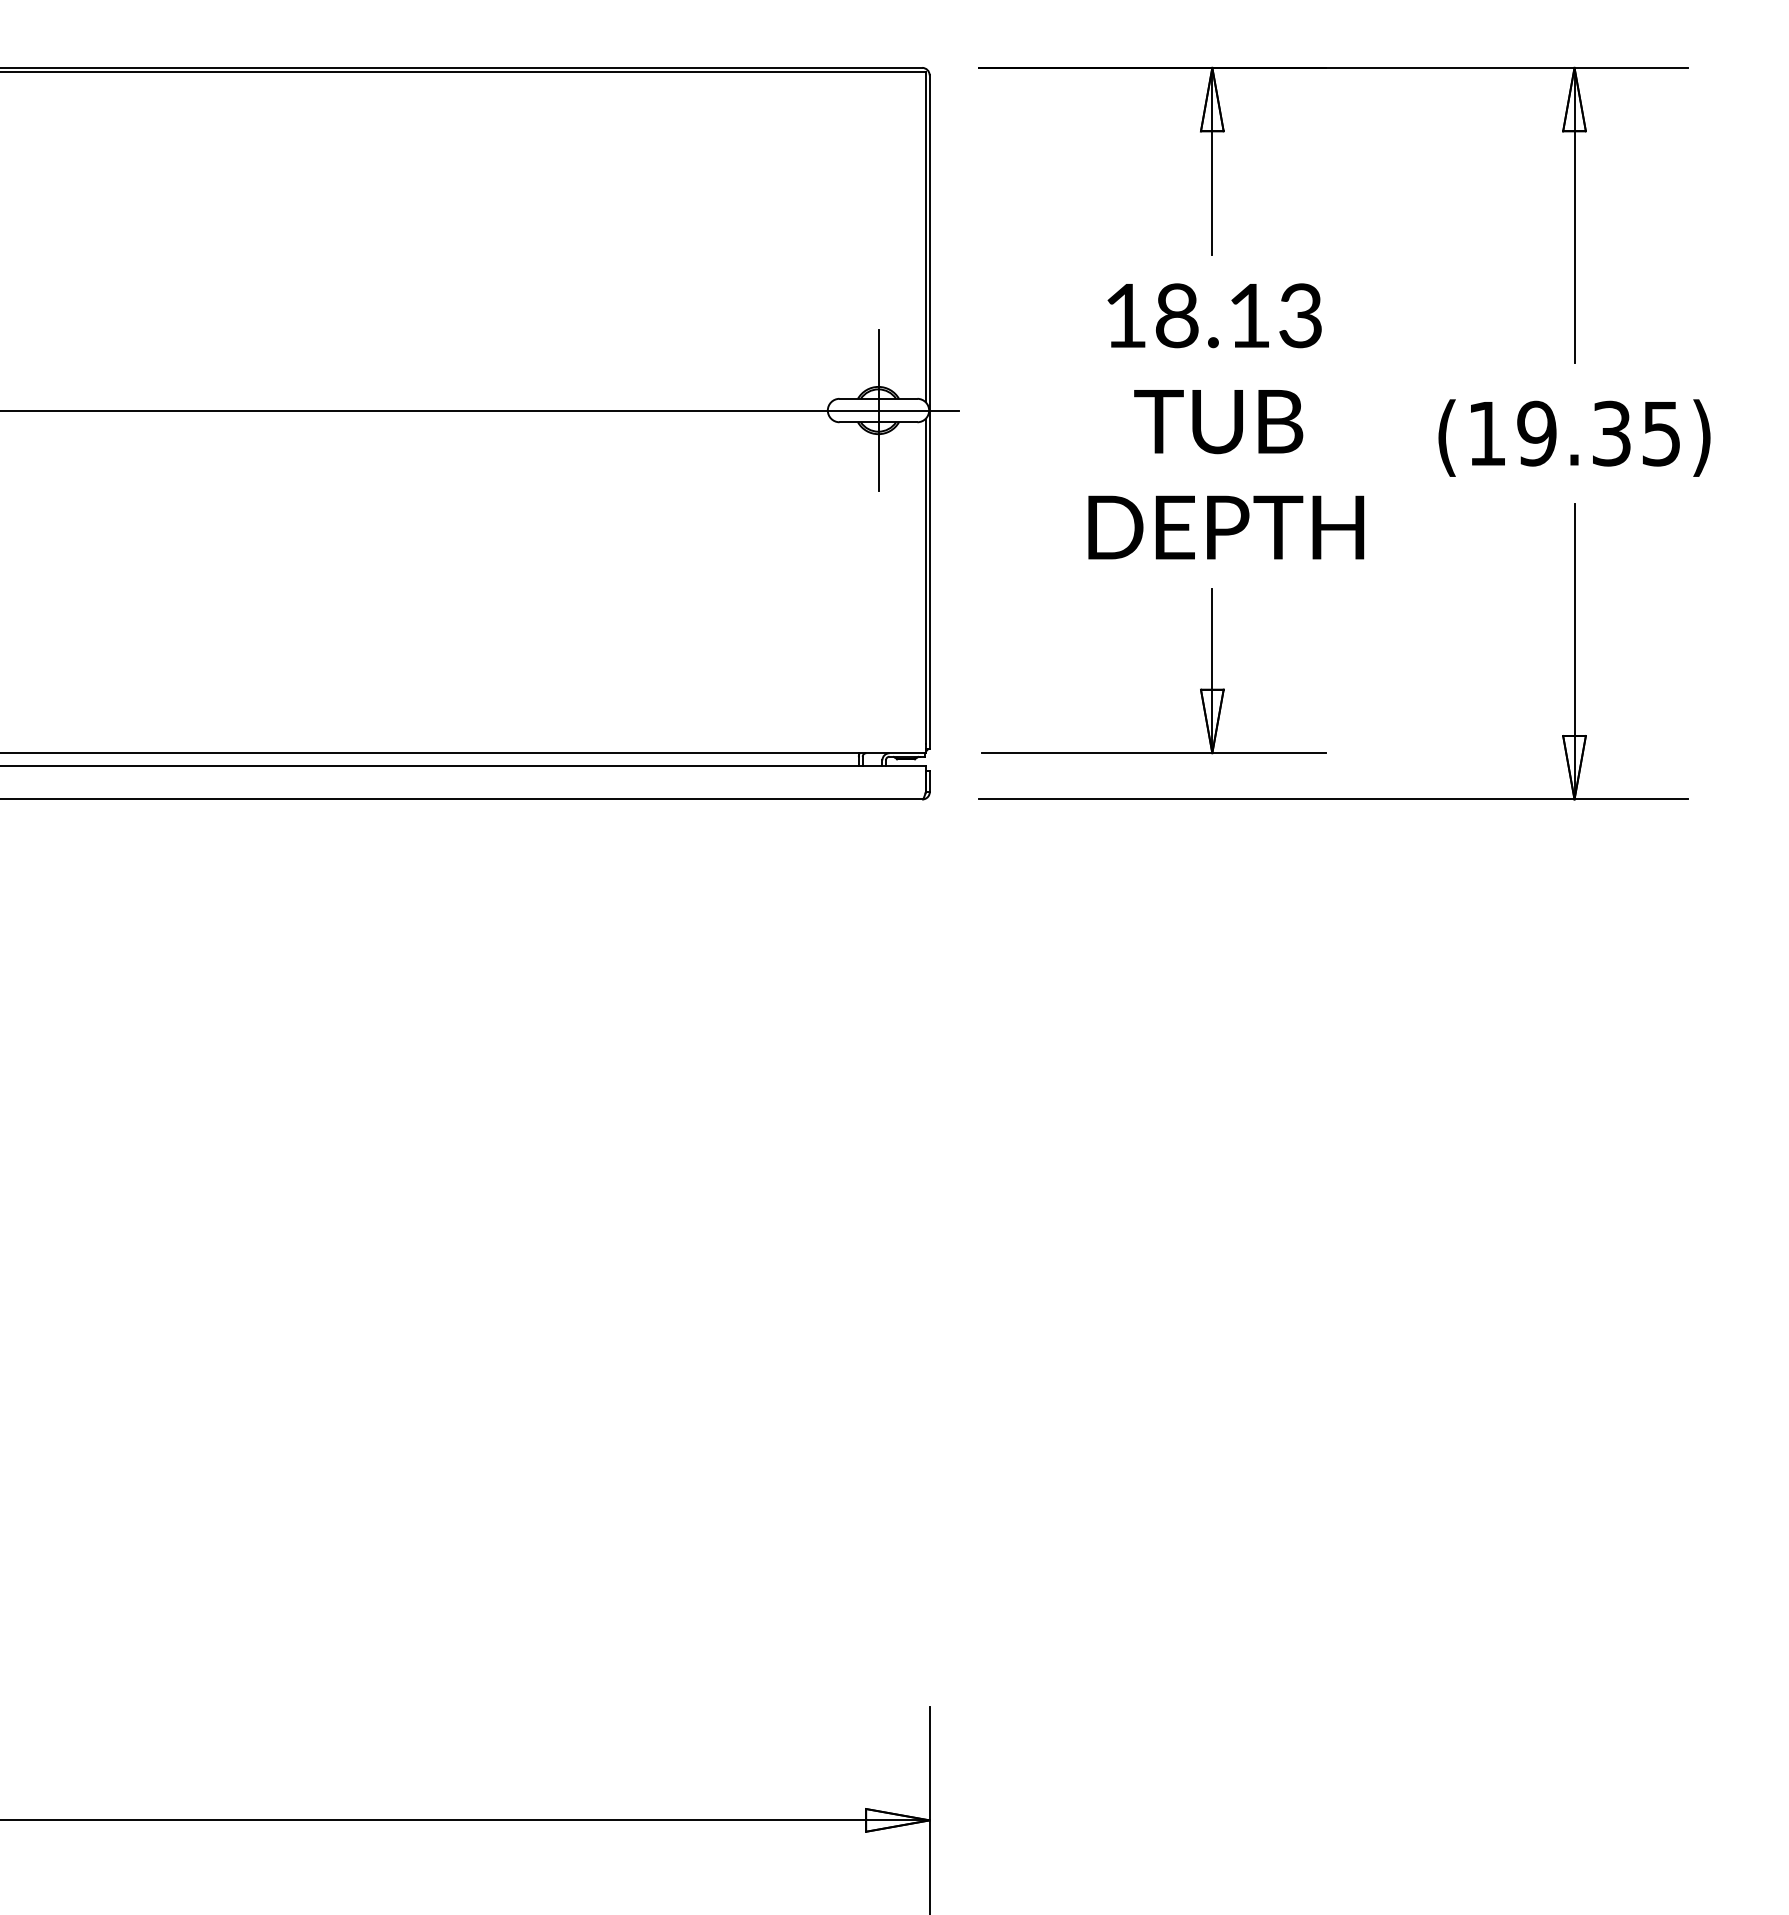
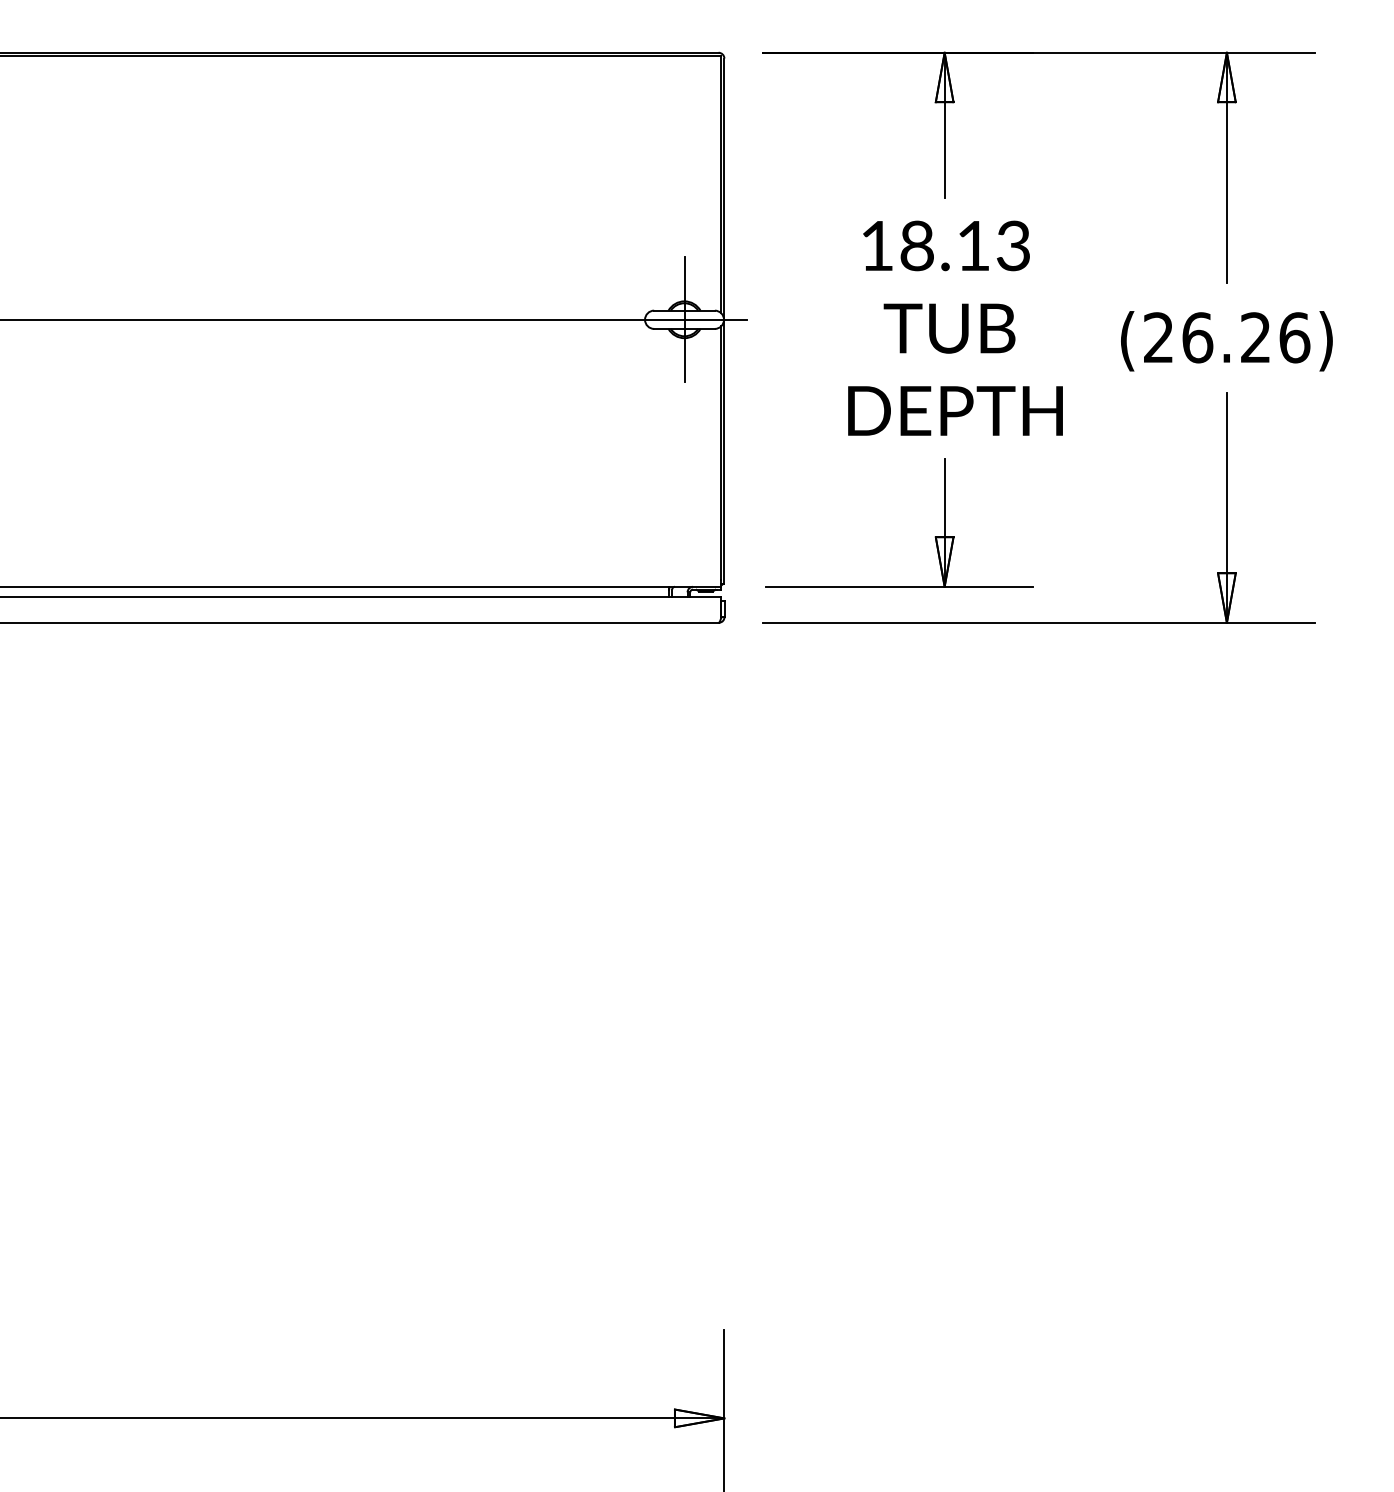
text: (1575, 433) -> (1227, 337), (19.35) -> (26.26)

